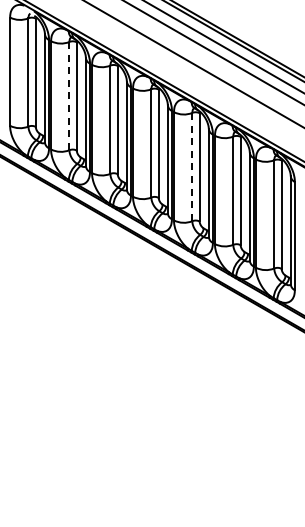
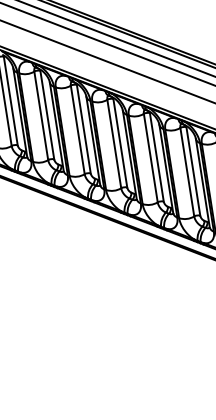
line: (69, 96) -> (41, 116), dashed -> solid
line: (192, 167) -> (150, 158), dashed -> solid

